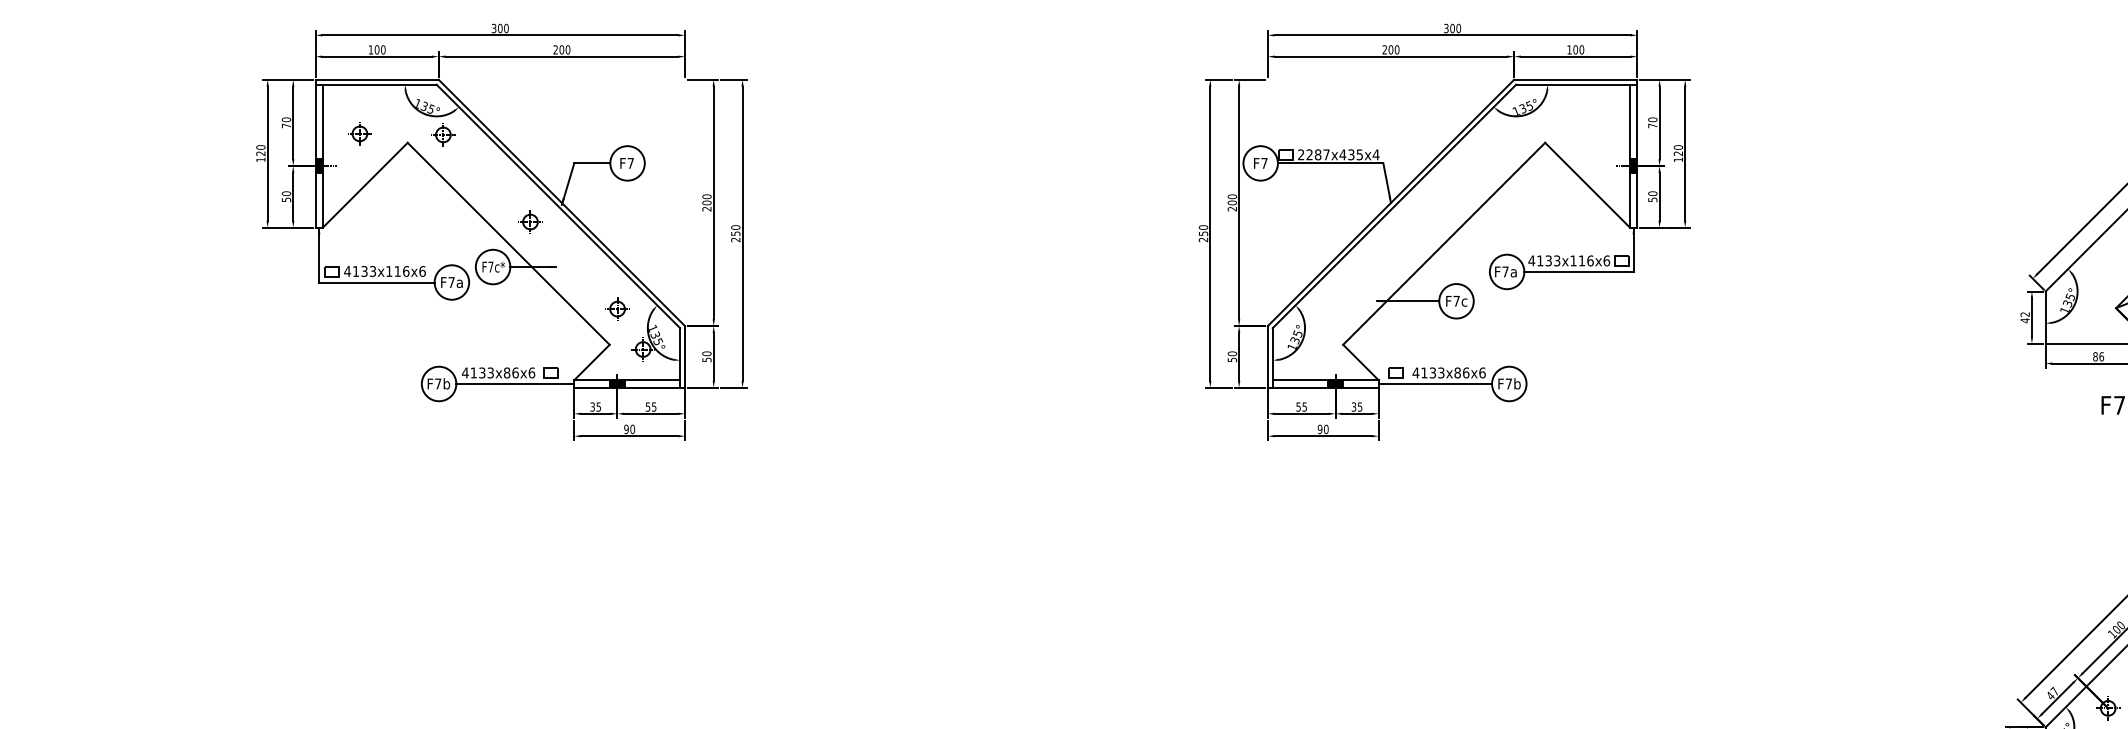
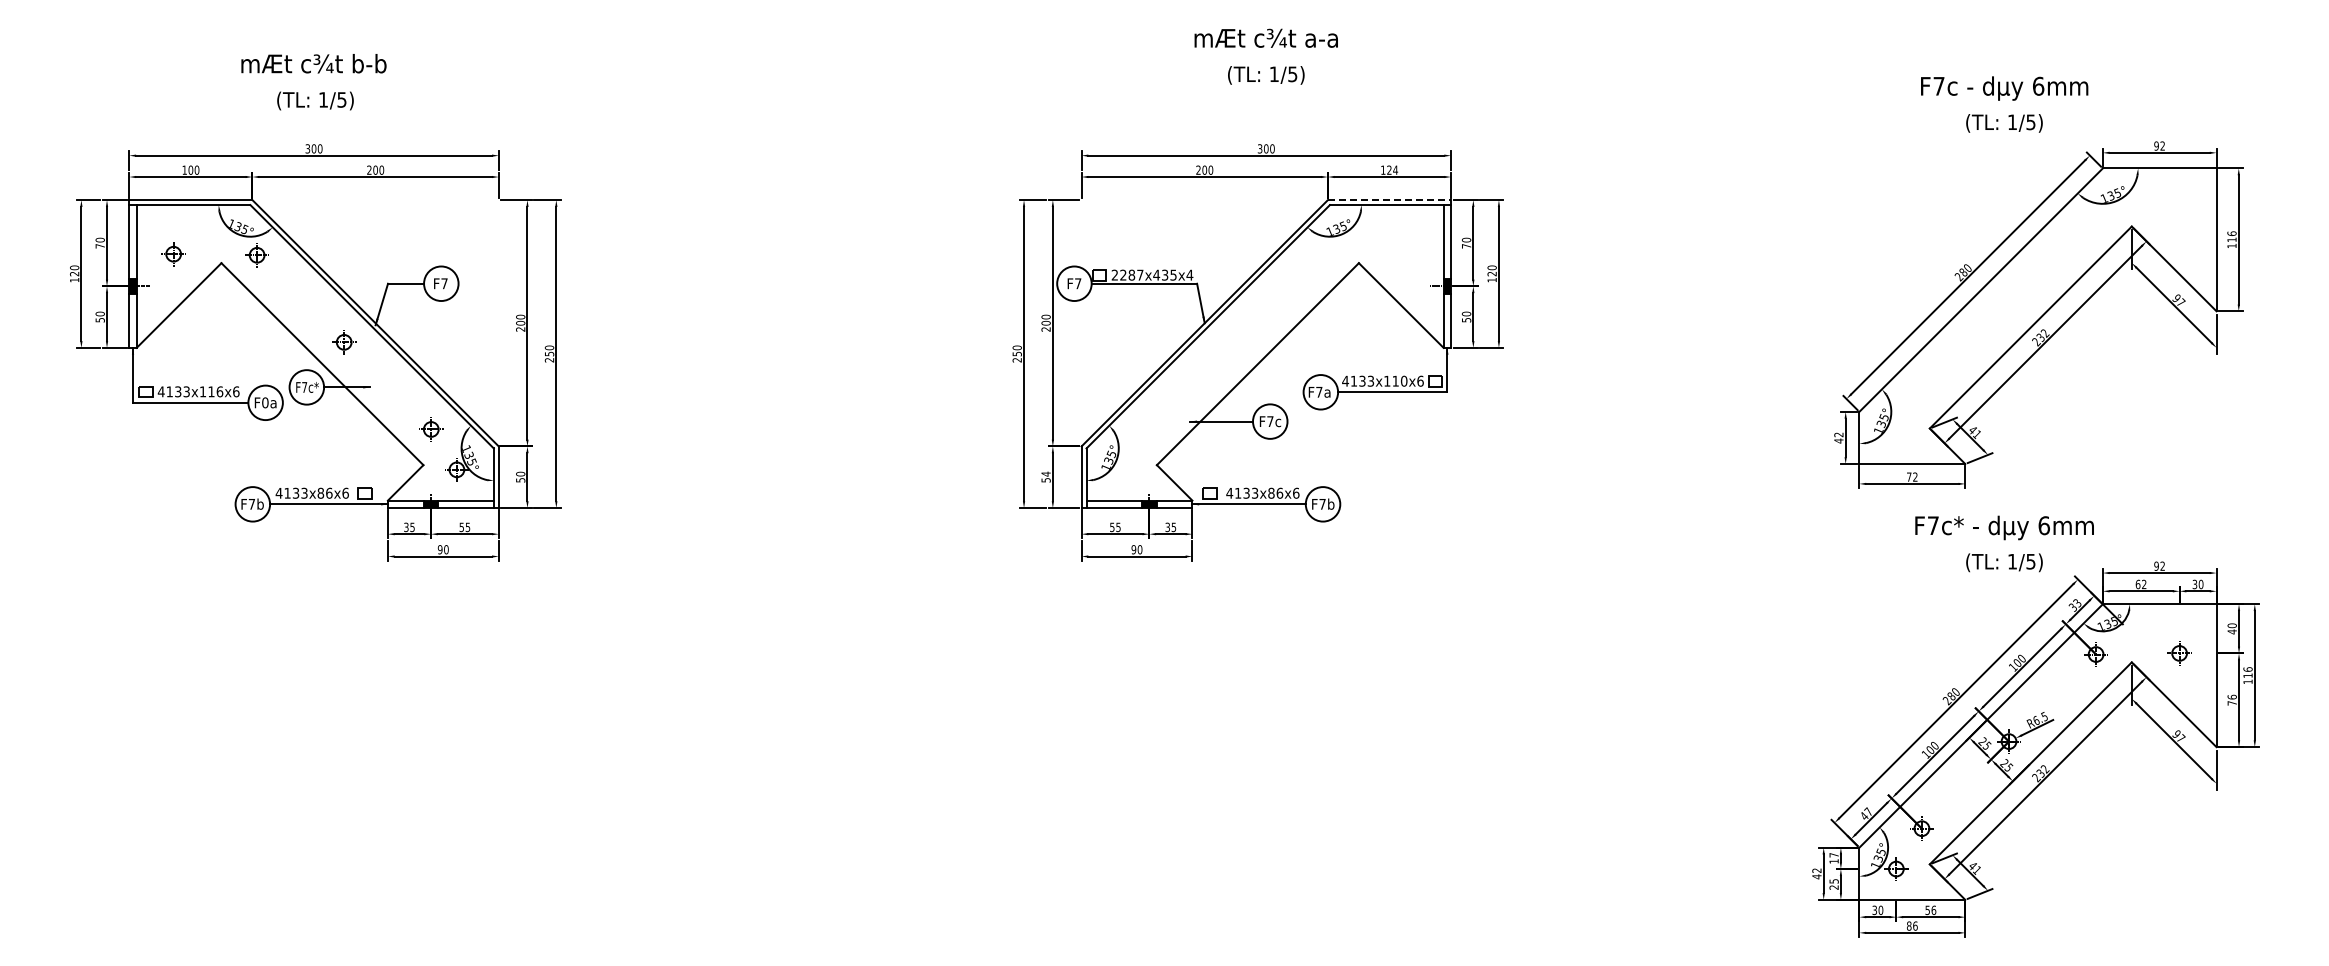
text: (1578, 49) -> (1392, 169), 100 -> 124
line: (1575, 80) -> (1389, 200), solid -> dashed
text: (1590, 260) -> (1404, 380), 4133x116x6 -> 4133x110x6
text: (451, 282) -> (265, 402), F7a -> F0a
text: (1231, 353) -> (1045, 473), 50 -> 54
text: (2098, 356) -> (1912, 476), 86 -> 72

